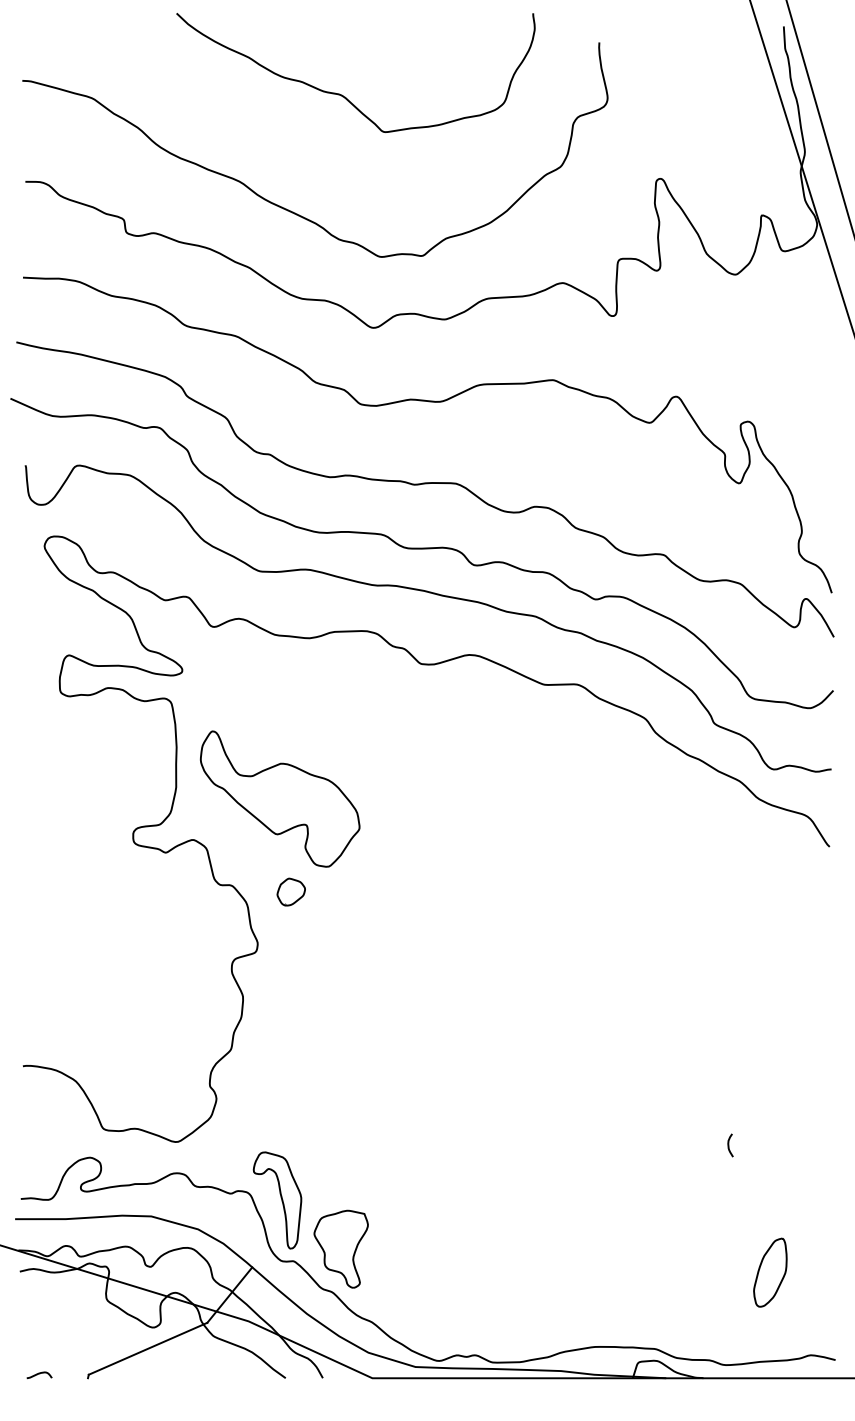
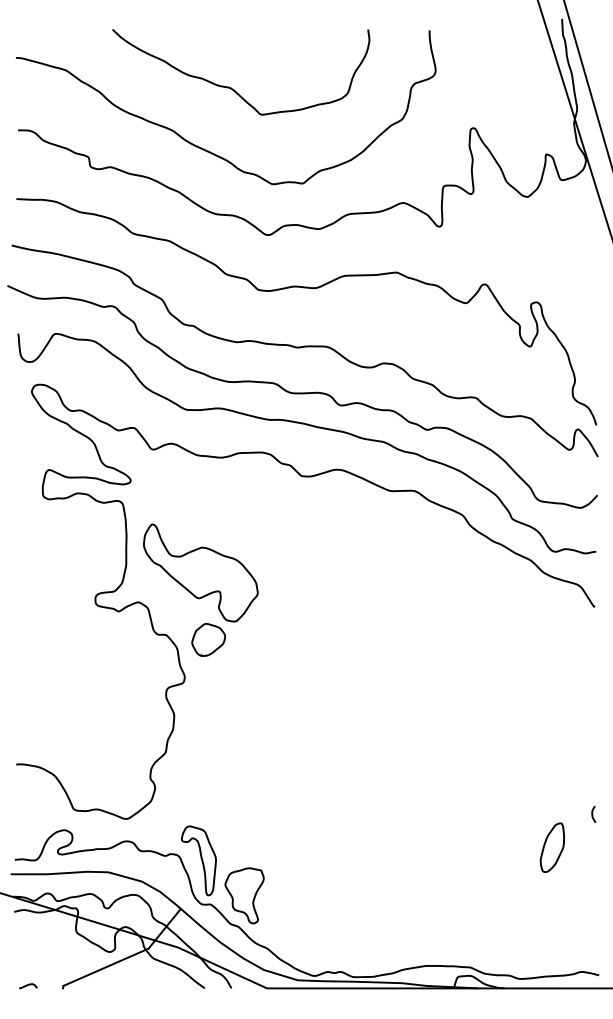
curve: (342, 94) -> (231, 87), moved
part: (290, 891) -> (208, 639), size x1.67
curve: (730, 1144) -> (593, 813), moved
part: (769, 1272) -> (551, 847), moved

